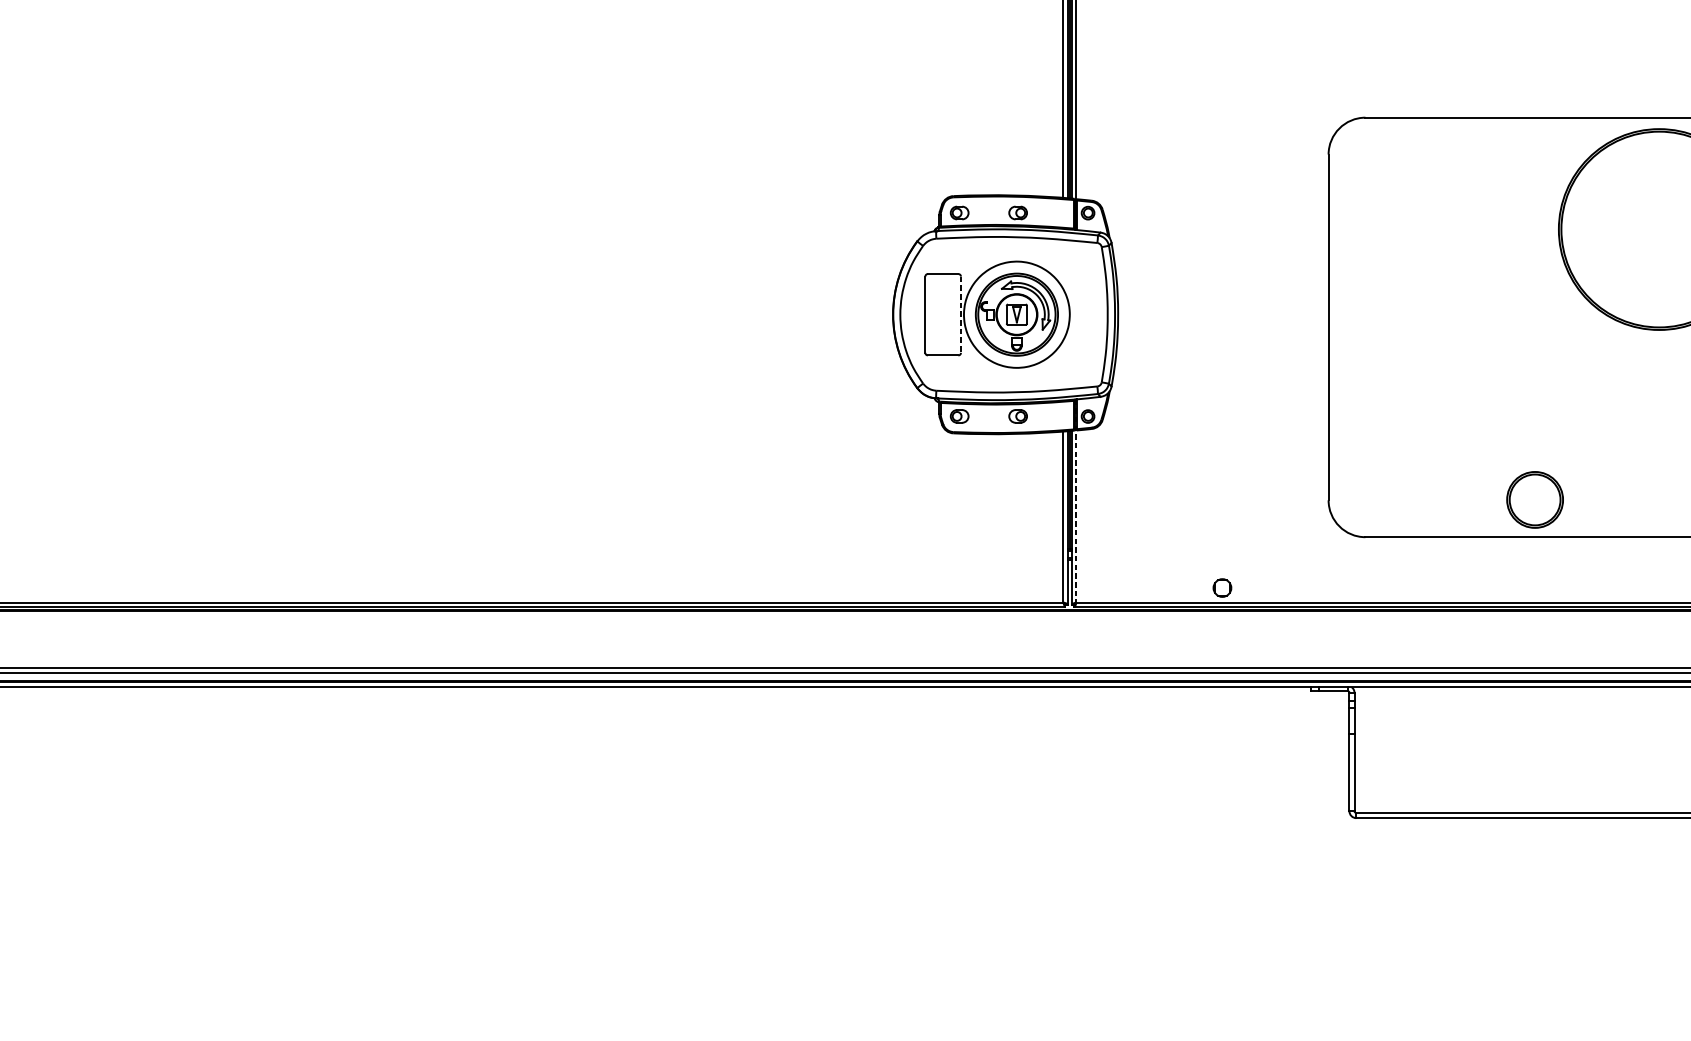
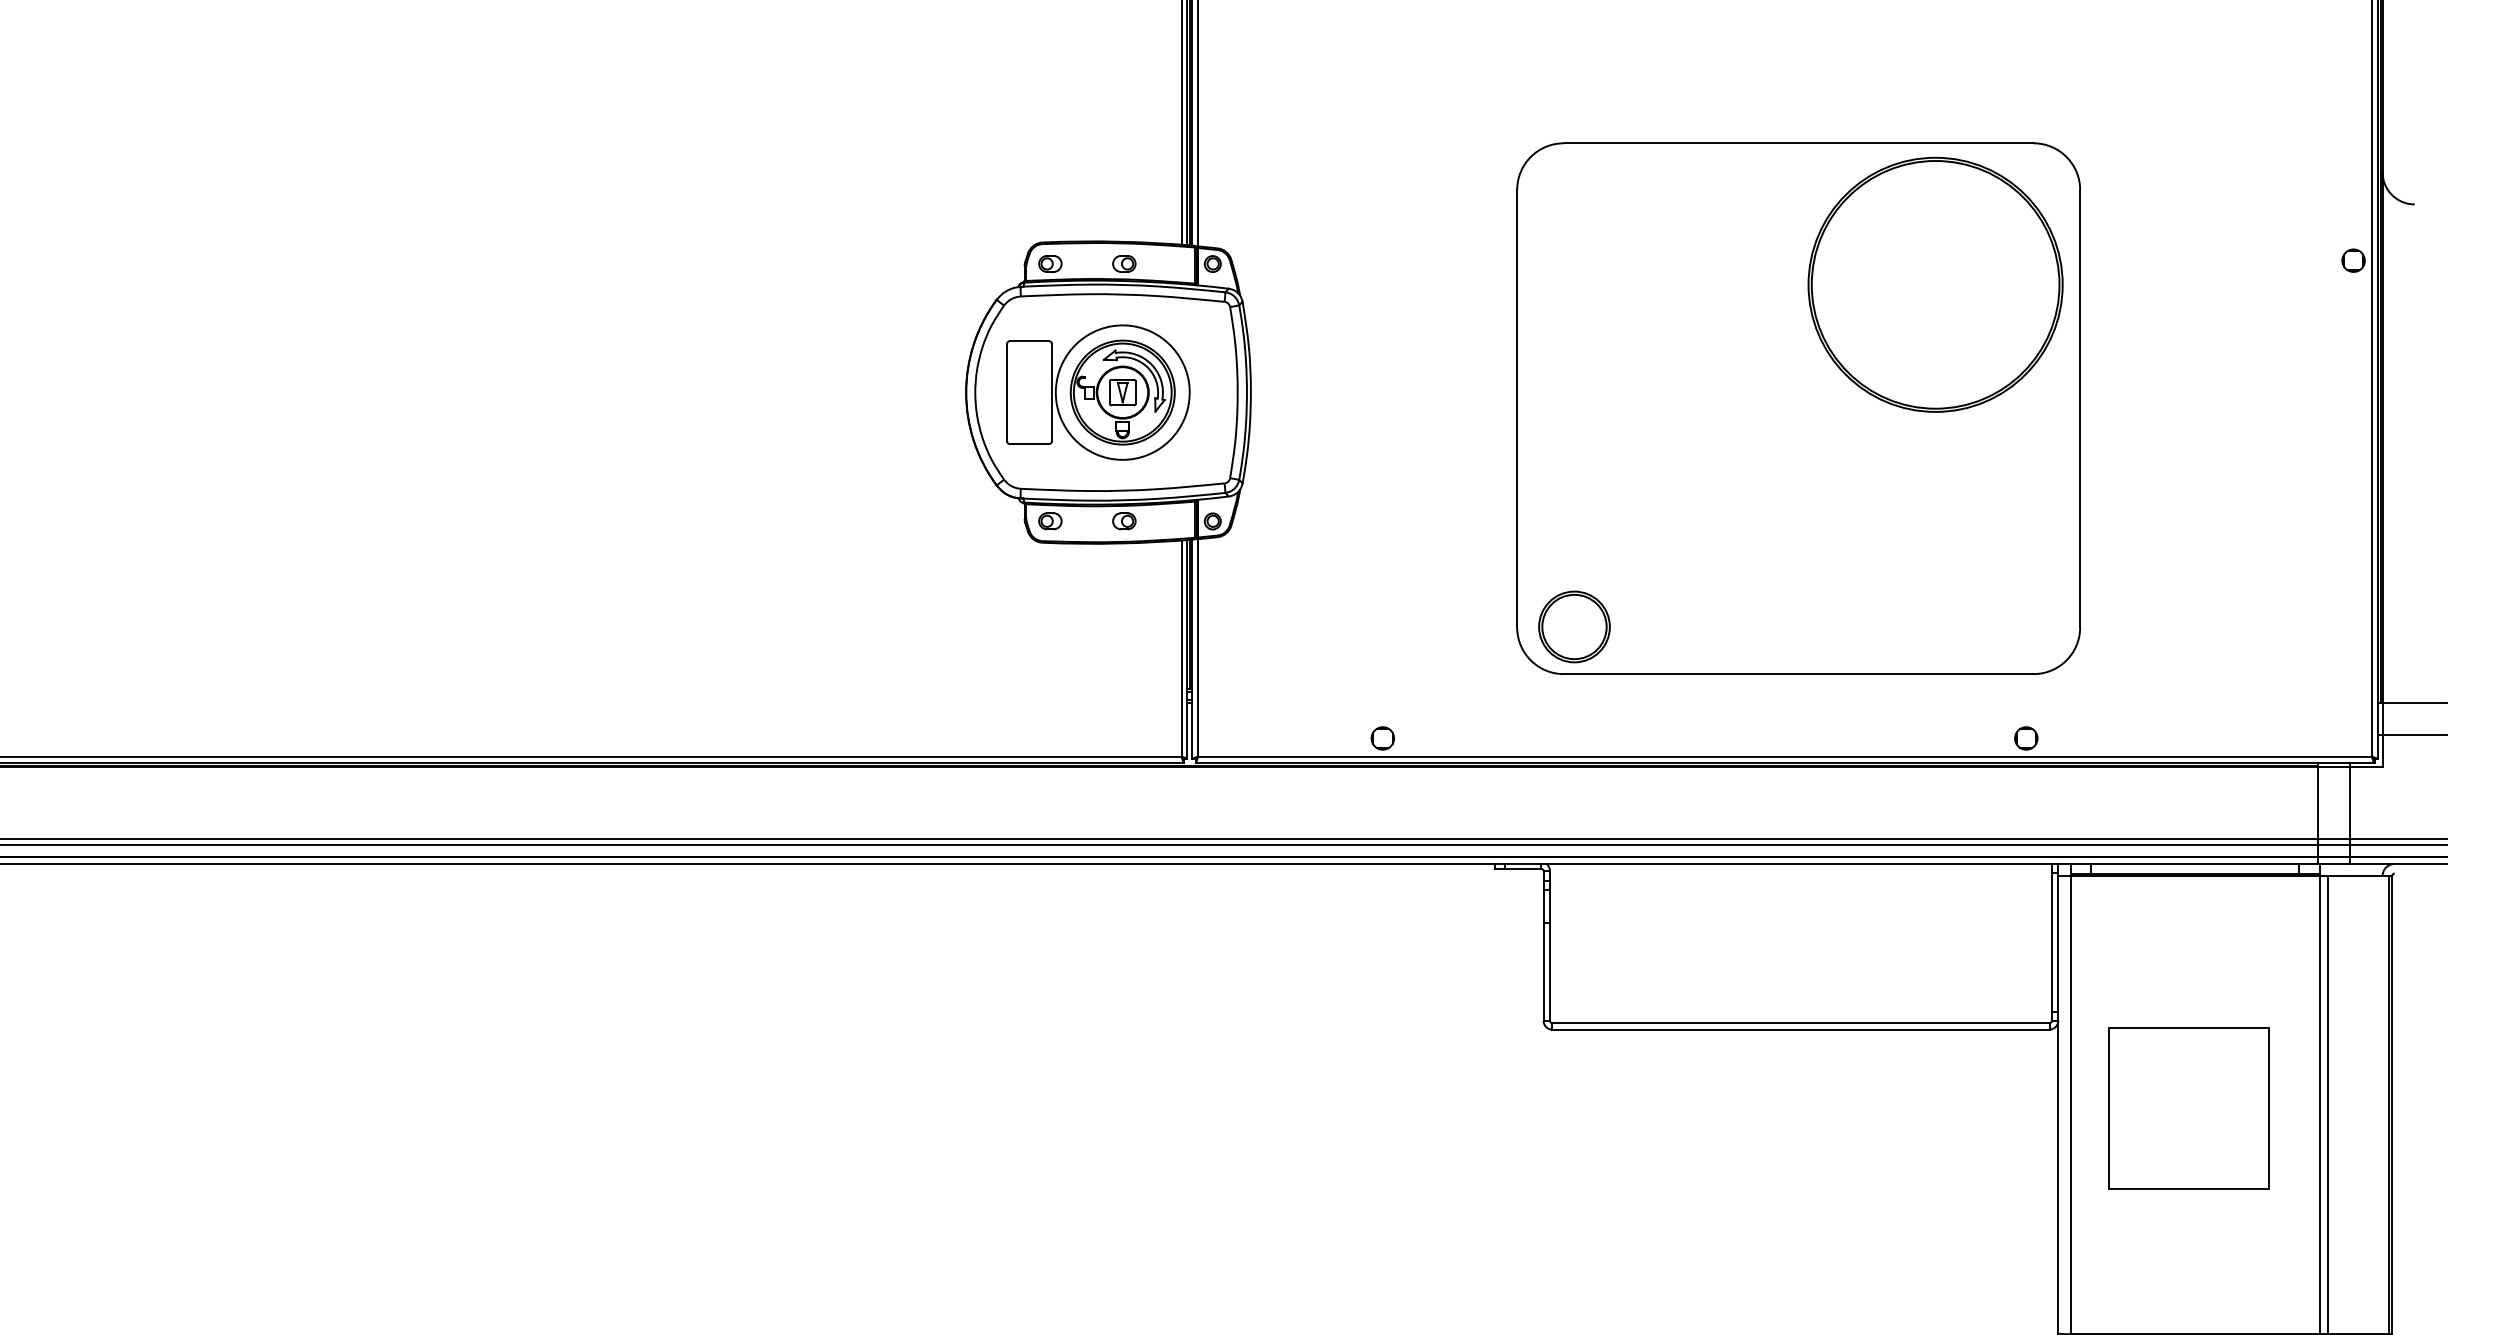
line: (960, 315) -> (1051, 393), dashed -> solid
part: (1535, 499) -> (1574, 626), moved
line: (1076, 501) -> (1198, 628), dashed -> solid

